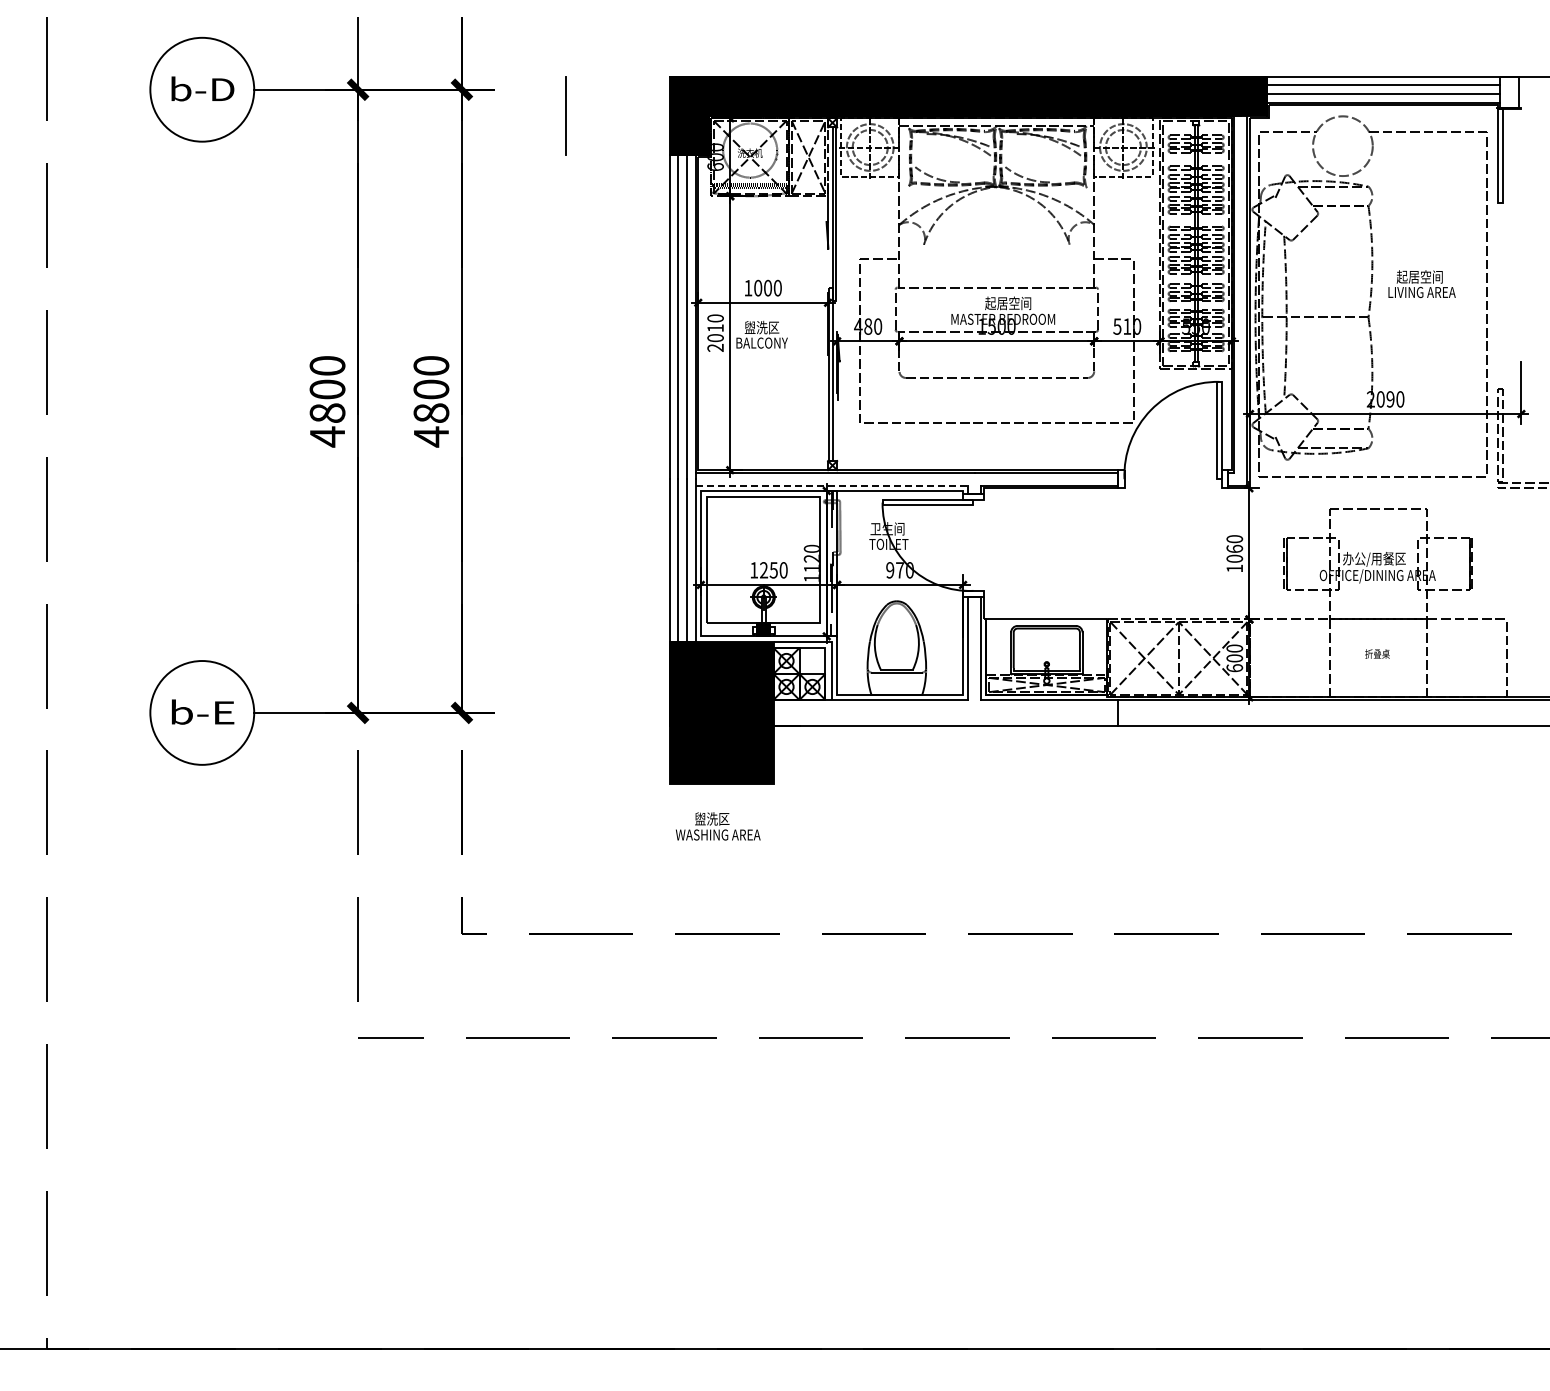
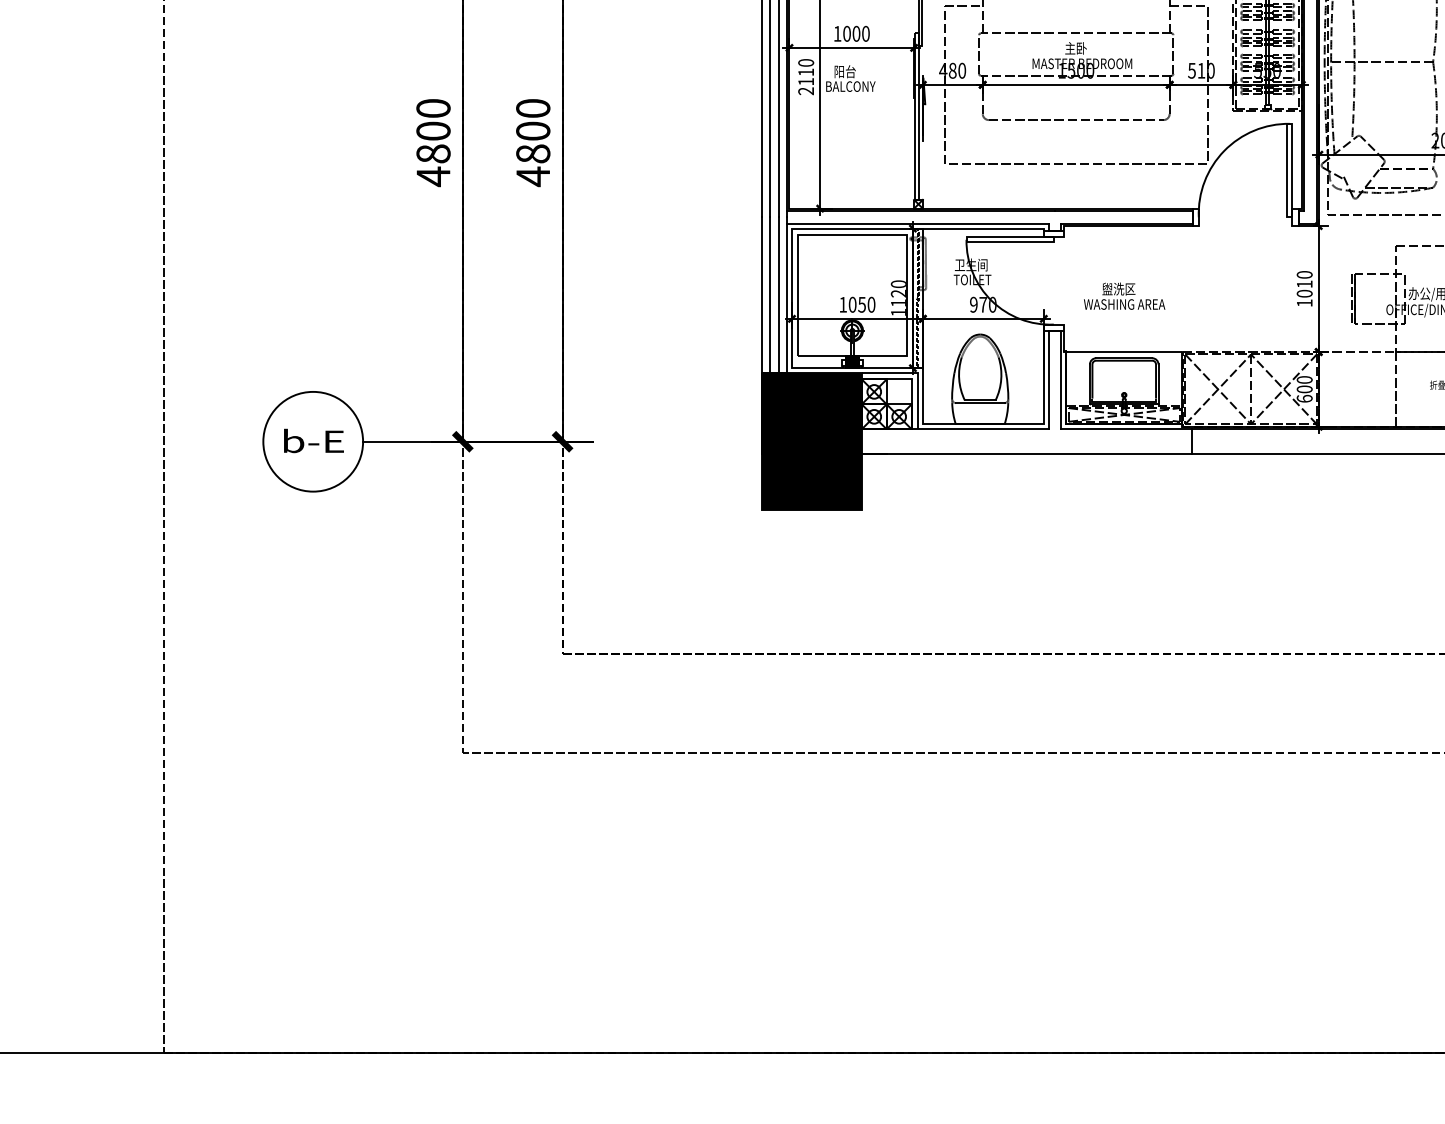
text: (1008, 303) -> (1087, 48), 起居空间 -> 主卧
text: (761, 327) -> (850, 71), 盥洗区 -> 阳台
text: (715, 338) -> (806, 82), 2010 -> 2110
line: (832, 485) -> (918, 223), dashed -> solid
text: (1234, 548) -> (1304, 283), 1060 -> 1010
text: (764, 570) -> (853, 304), 1250 -> 1050
text: (718, 826) -> (1124, 296), moved

